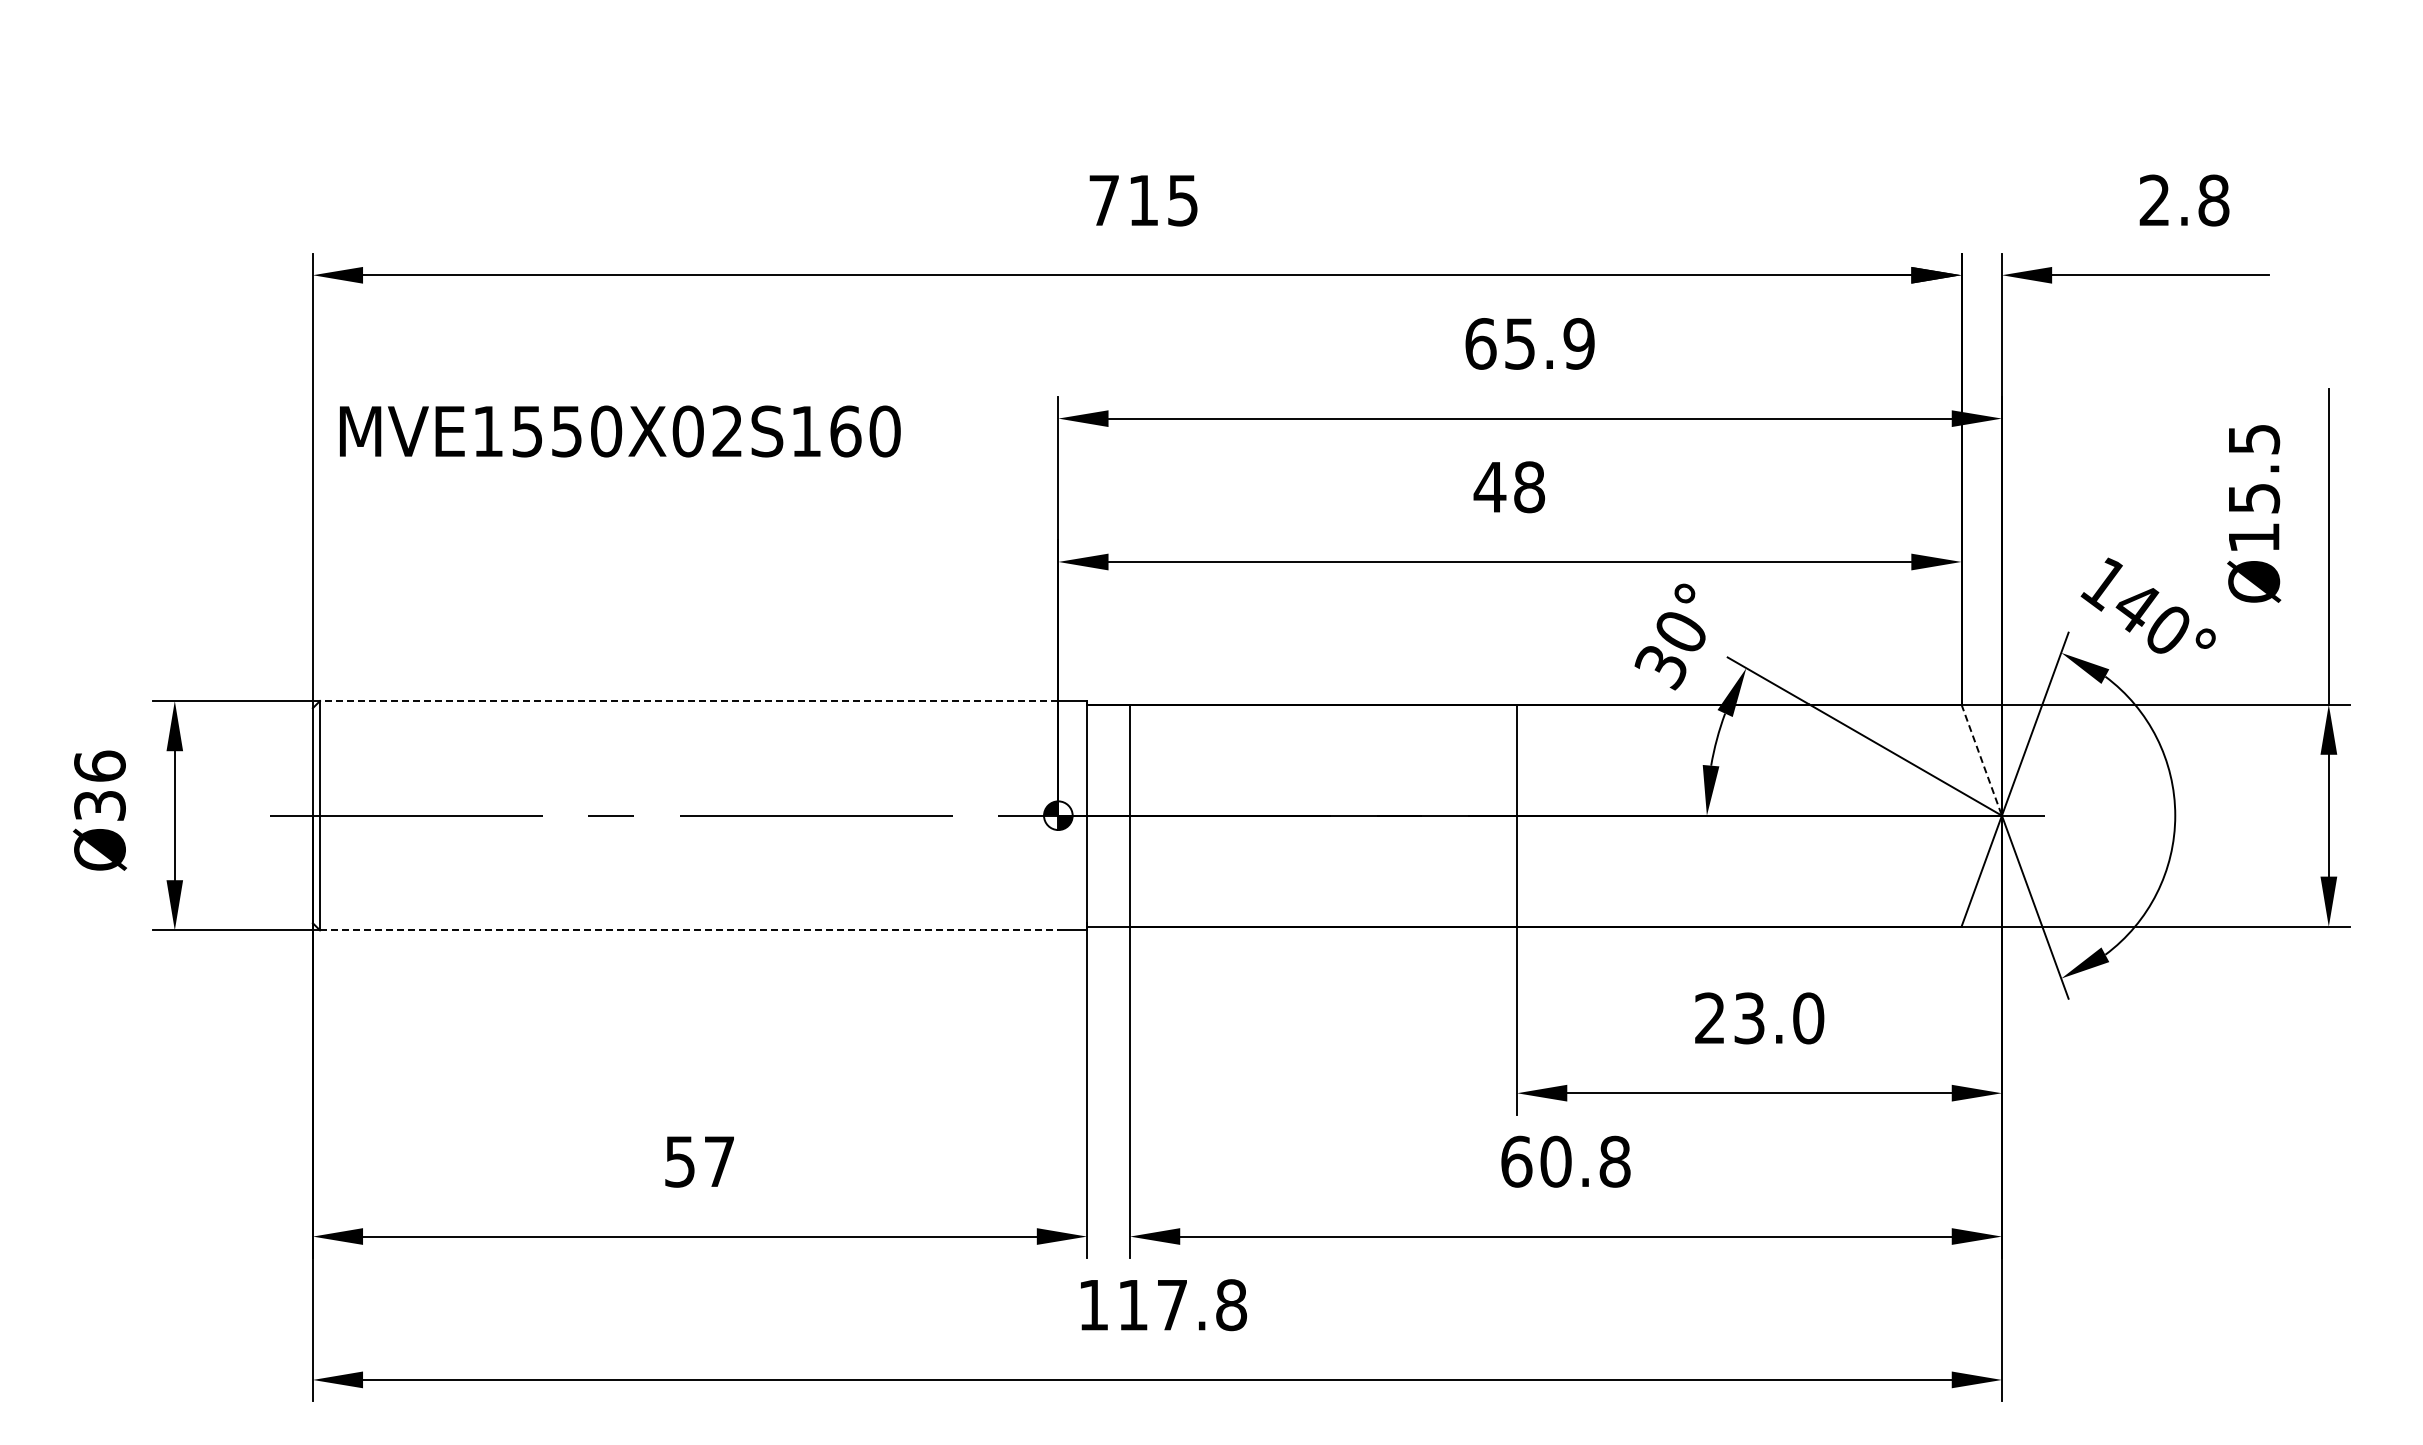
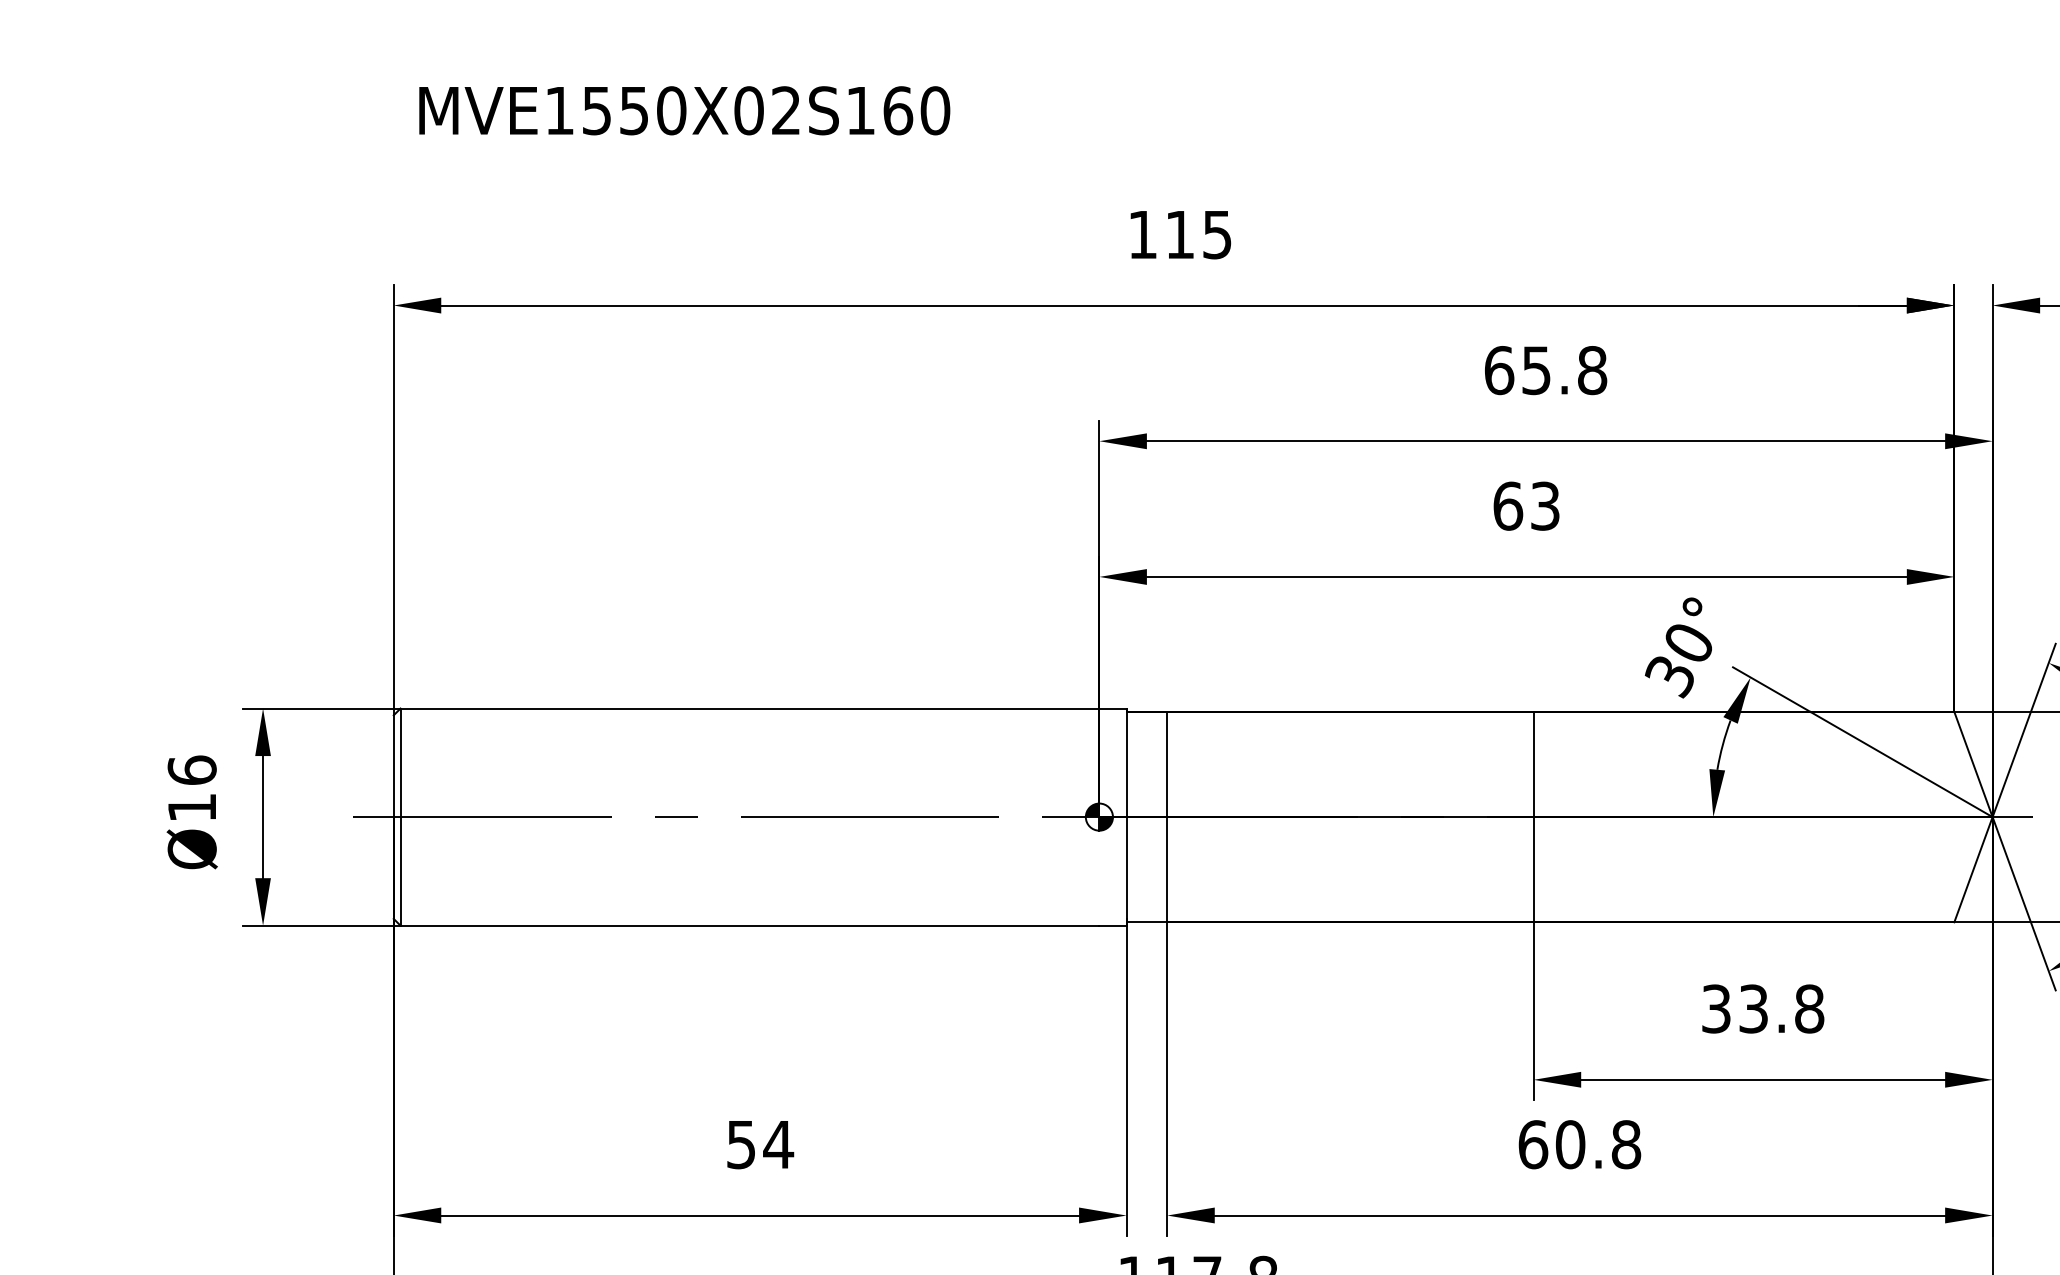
text: (1103, 200) -> (1142, 234), 715 -> 115
text: (1578, 343) -> (1591, 370), 65.9 -> 65.8
text: (620, 431) -> (684, 110), moved
text: (1509, 487) -> (1526, 506), 48 -> 63
line: (688, 701) -> (749, 709), dashed -> solid
line: (1981, 760) -> (1973, 764), dashed -> solid
text: (99, 805) -> (191, 807), Ø36 -> Ø16
line: (689, 930) -> (750, 925), dashed -> solid
text: (1759, 1018) -> (1763, 1009), 23.0 -> 33.8
text: (719, 1161) -> (778, 1144), 57 -> 54

